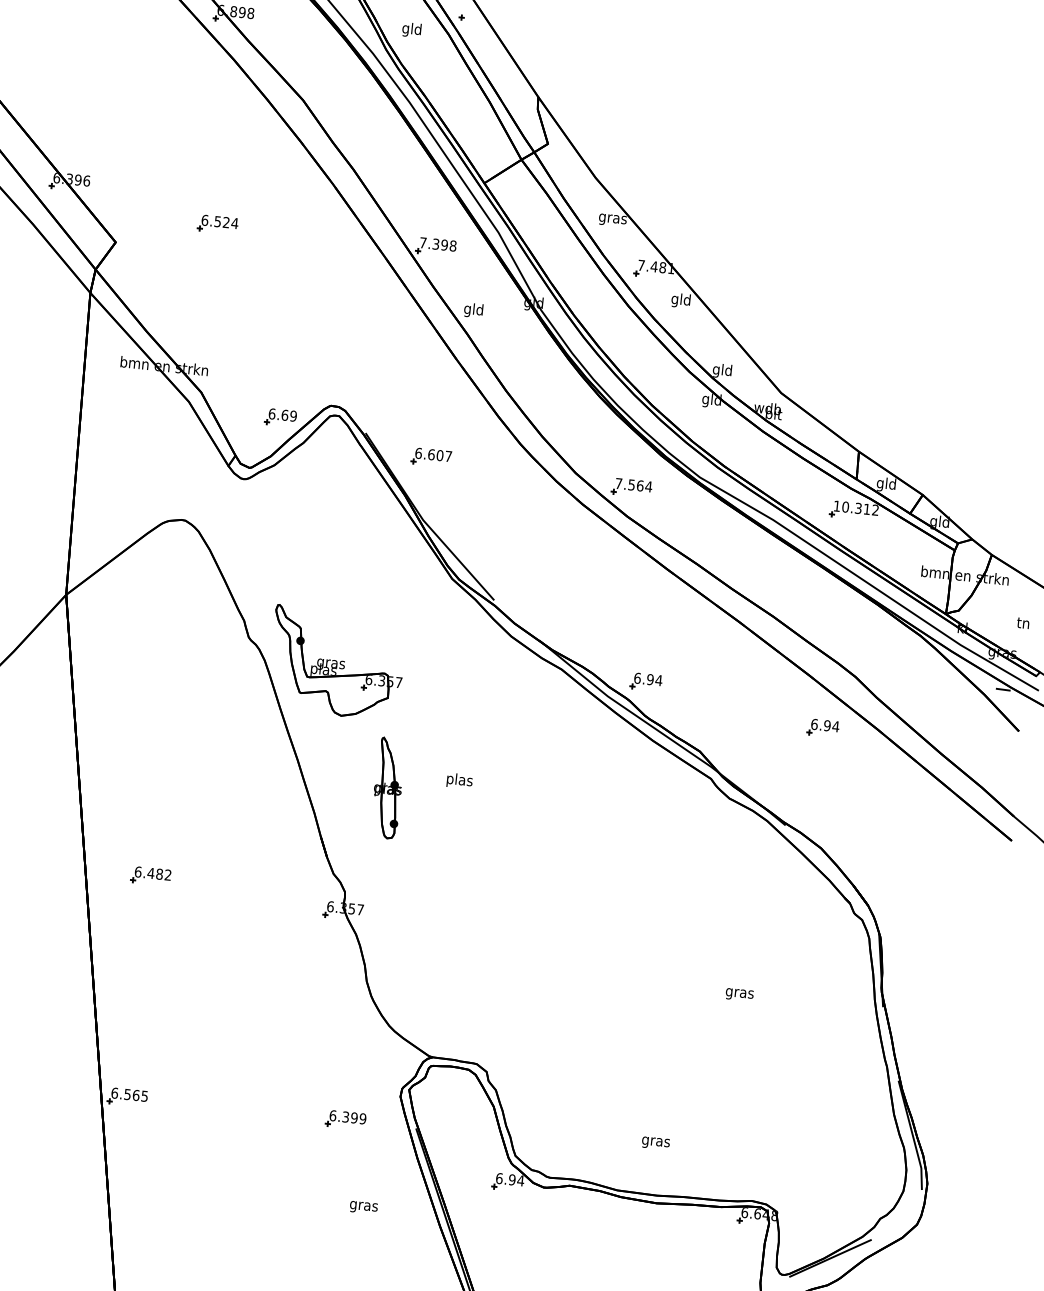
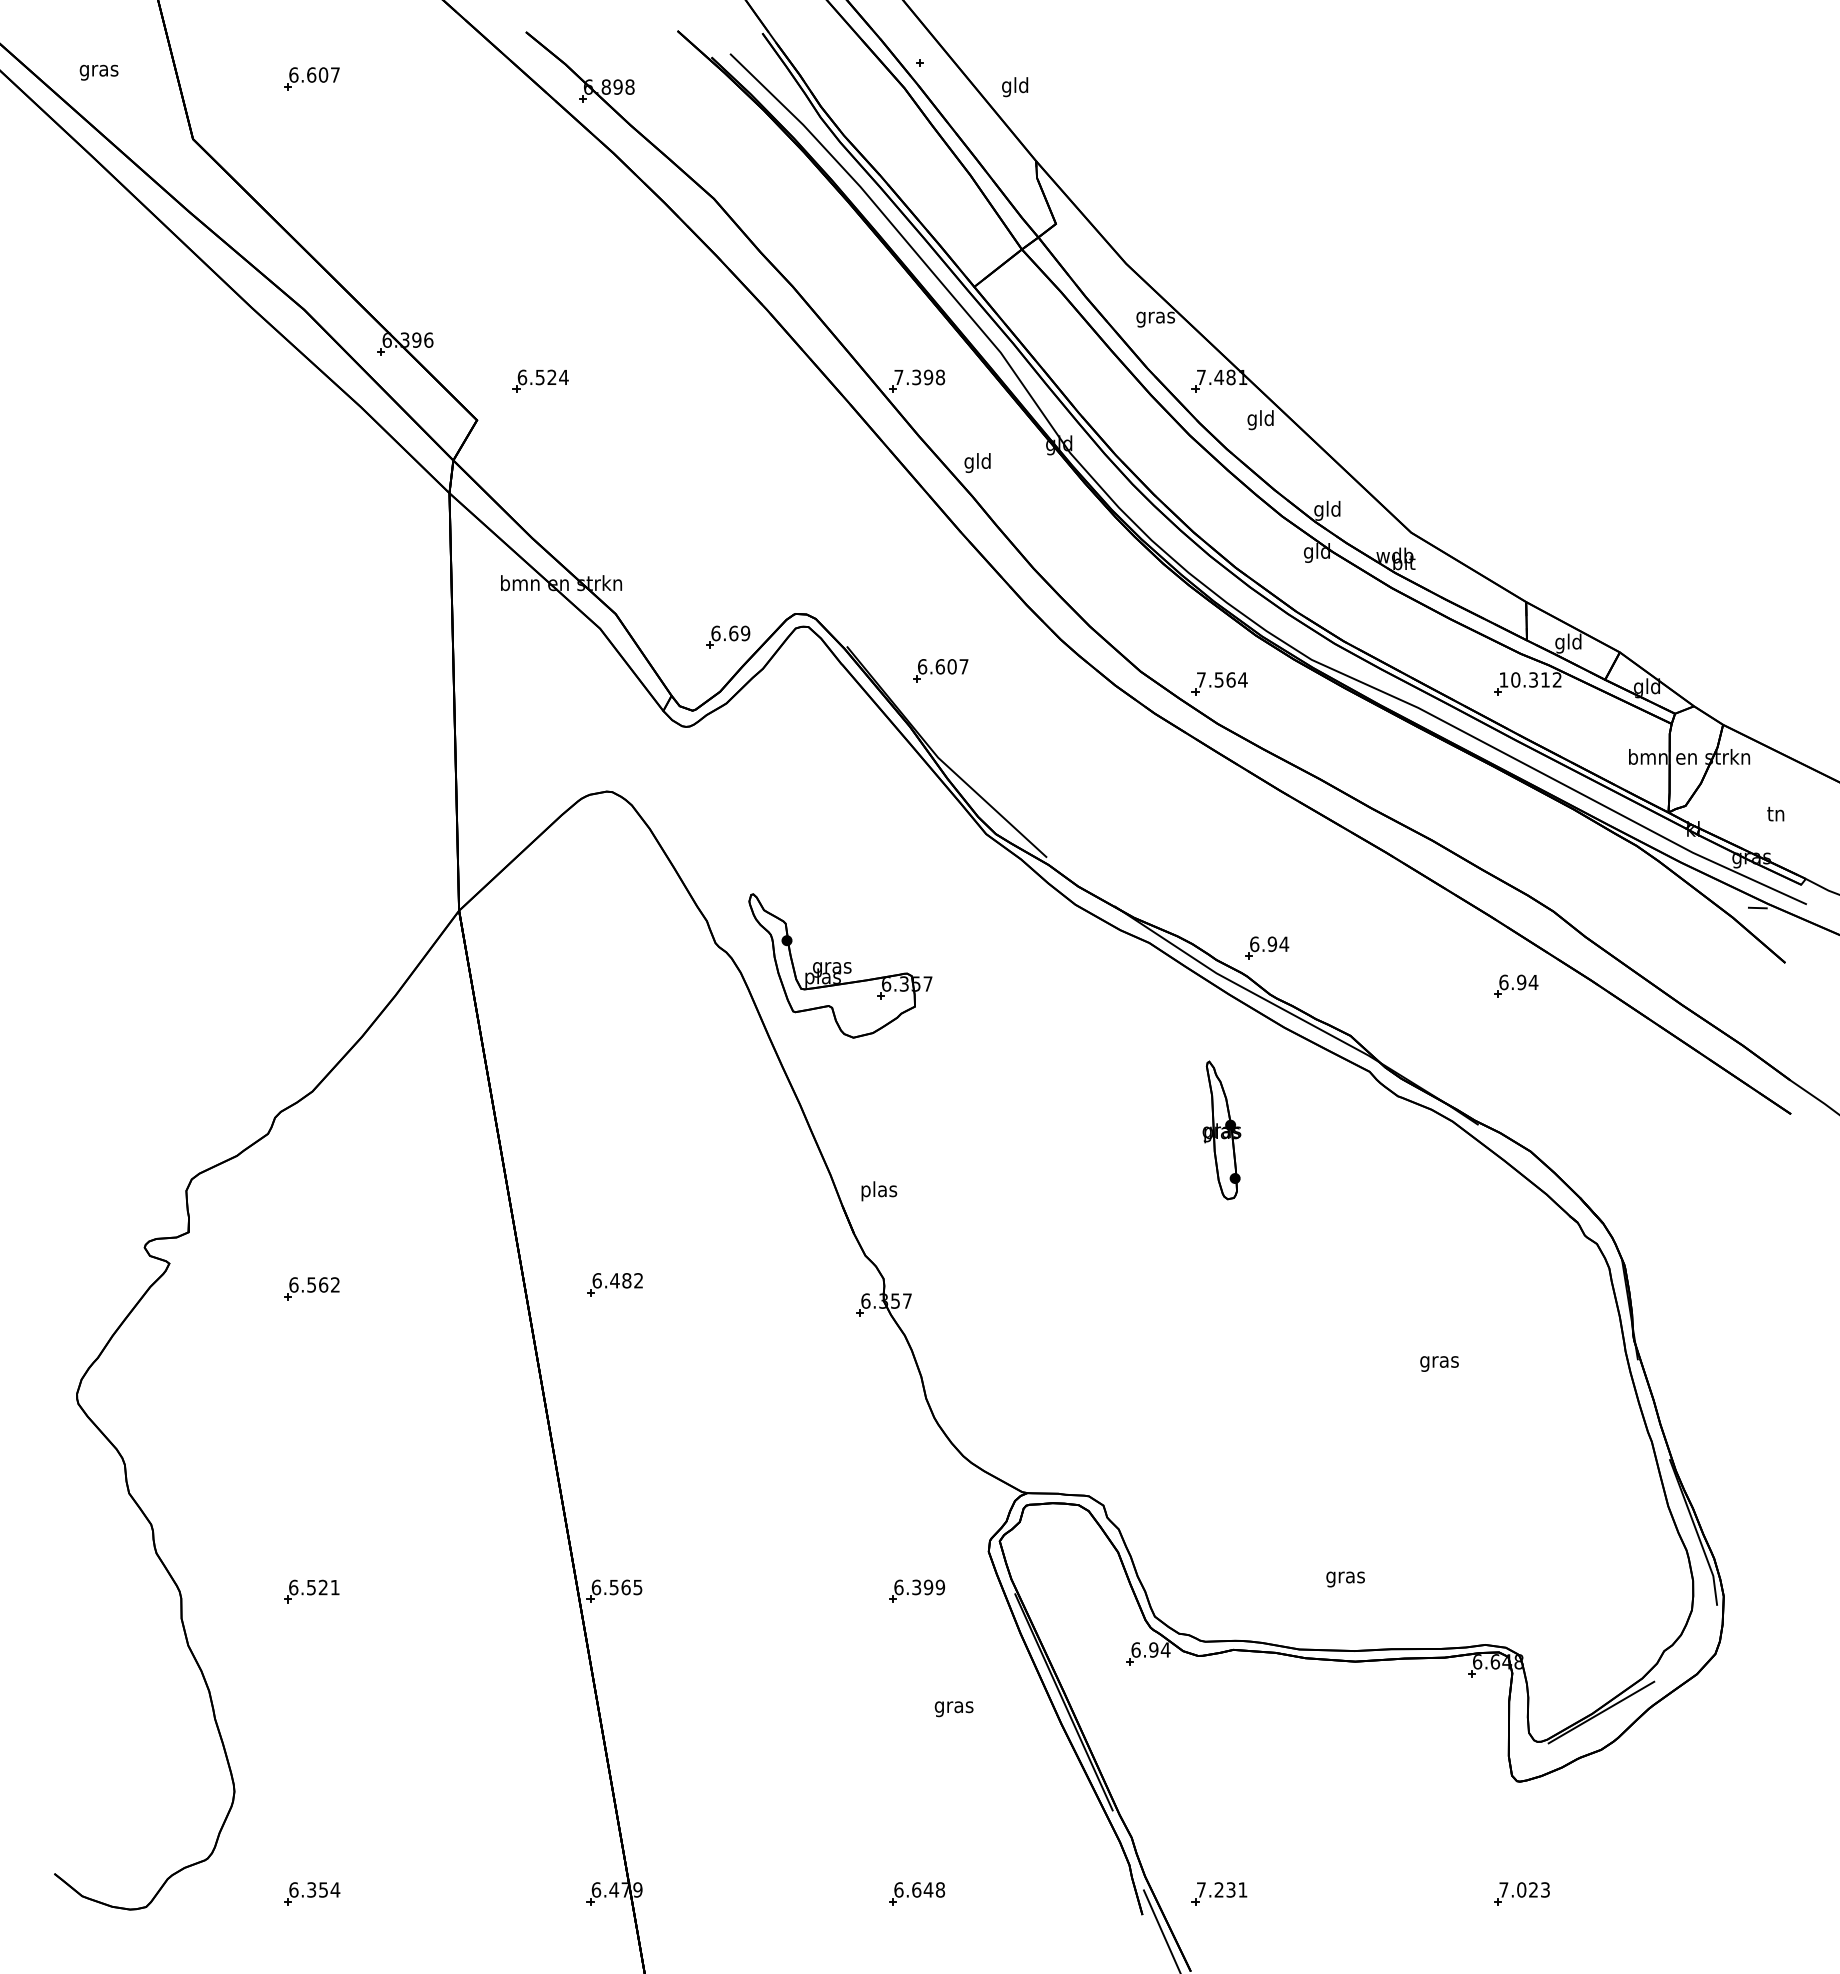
text: (412, 30) -> (1015, 87), moved
part: (217, 223) -> (540, 380), moved
text: (459, 781) -> (879, 1191), moved
part: (387, 788) -> (1221, 1130), moved

